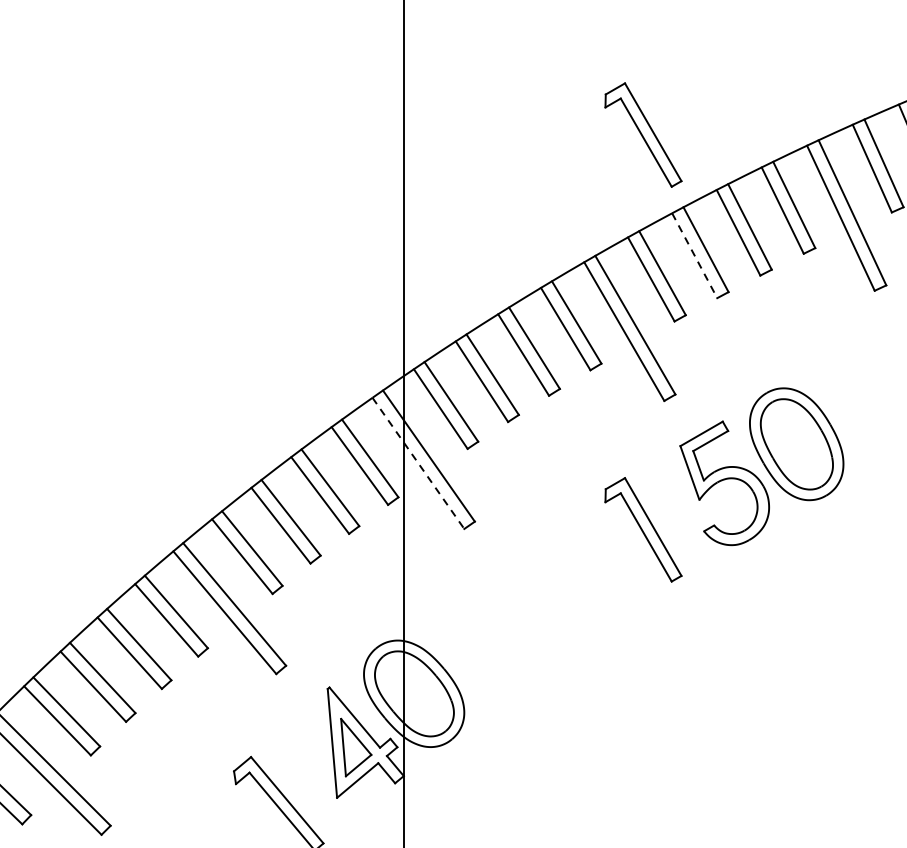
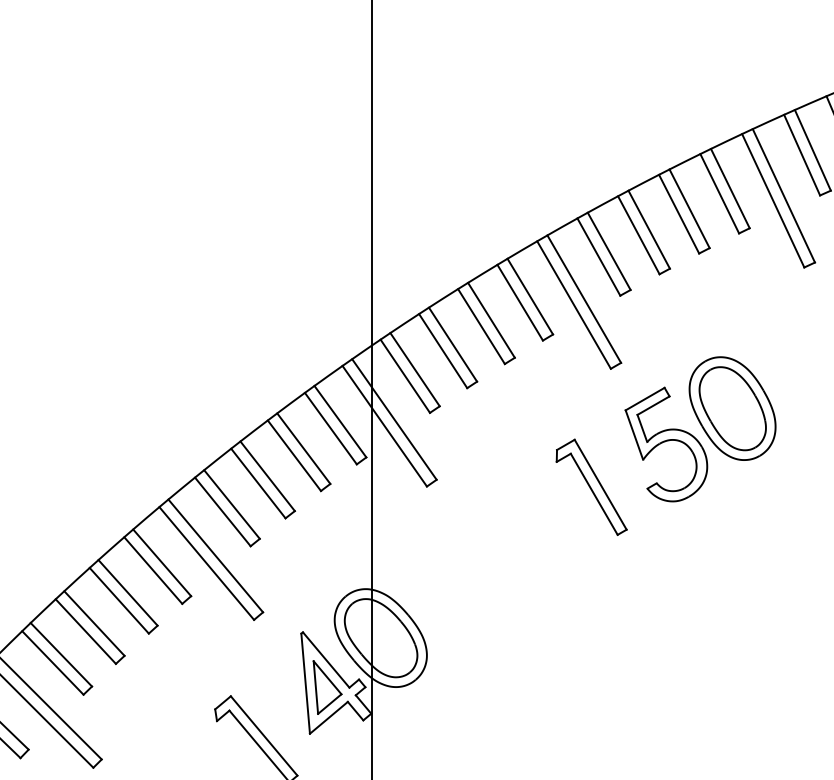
part: (643, 134) -> (591, 123), removed
line: (695, 255) -> (639, 235), dashed -> solid
line: (418, 463) -> (384, 426), dashed -> solid

